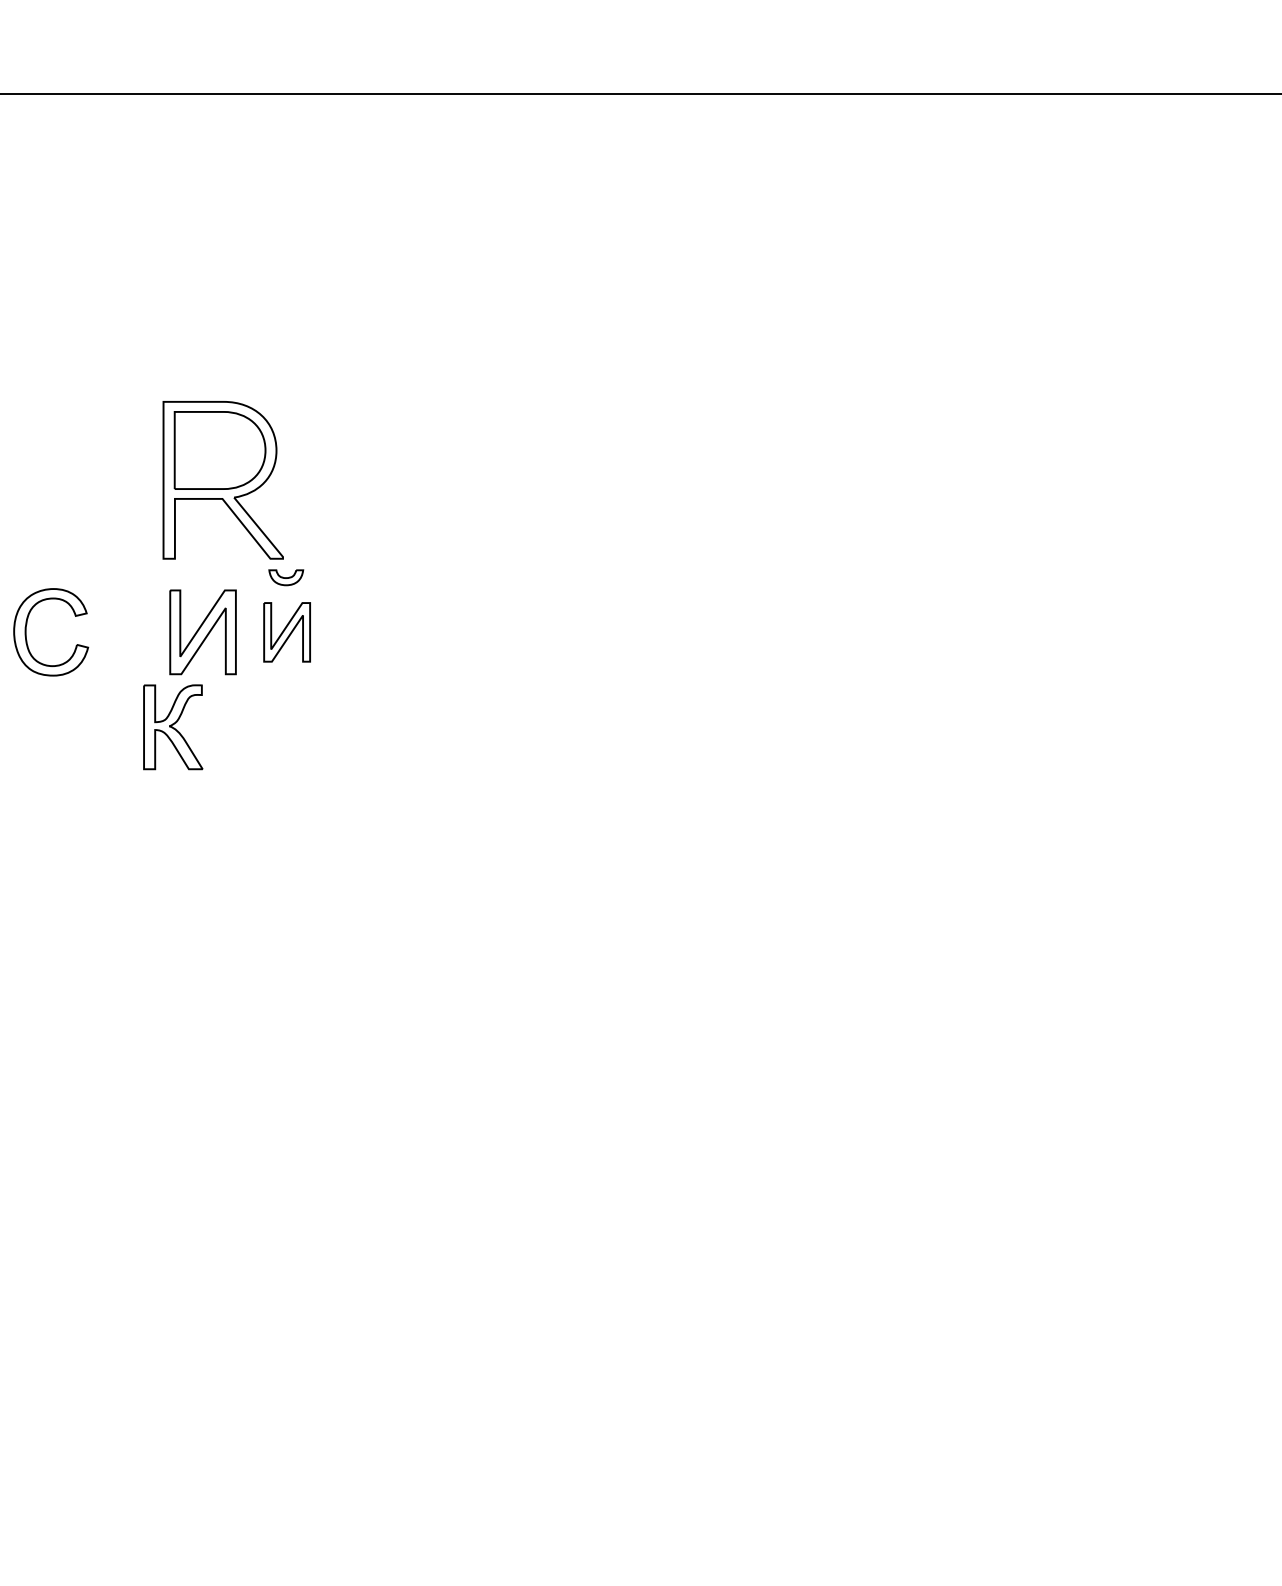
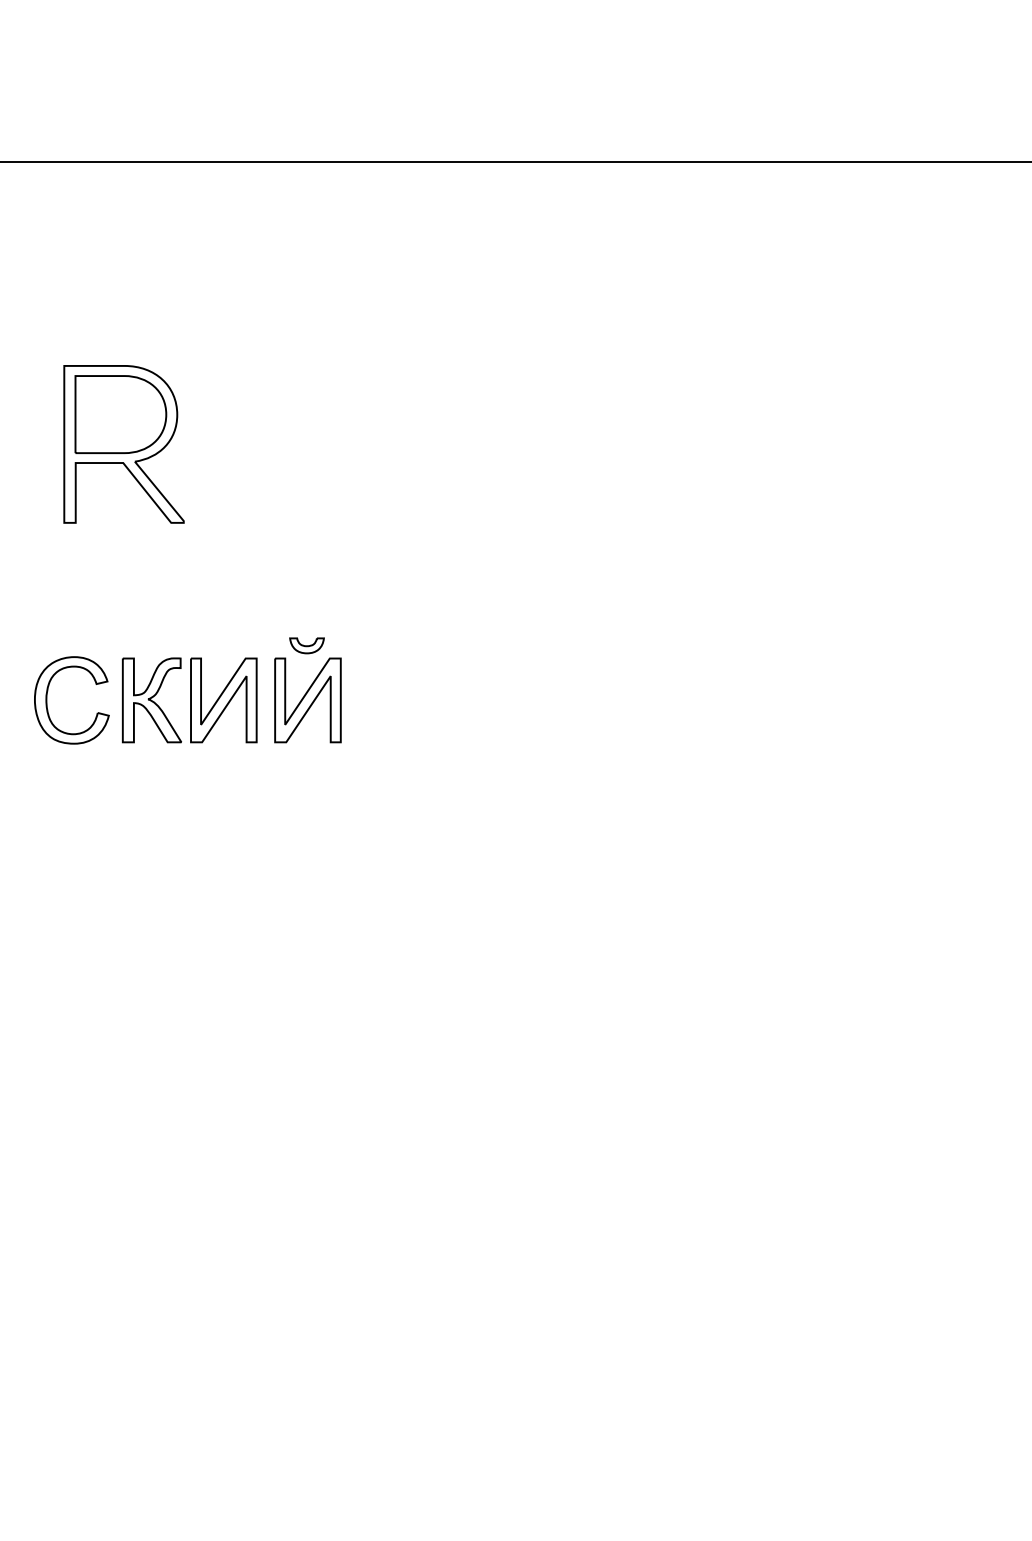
part: (222, 480) -> (123, 444), moved
part: (286, 632) -> (307, 700), size x1.43
part: (173, 727) -> (152, 700), moved

